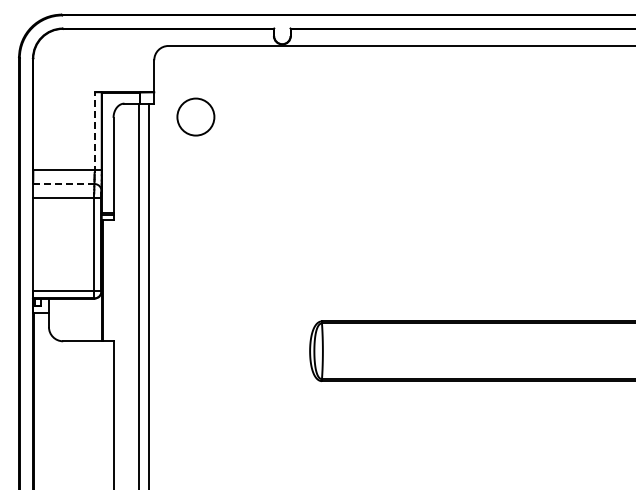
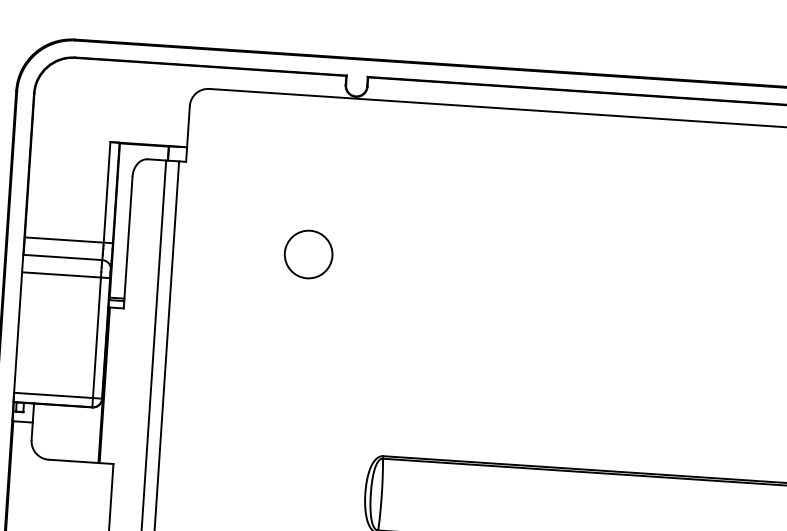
circle: (195, 116) -> (308, 253), moved
line: (94, 132) -> (106, 193), dashed -> solid
line: (63, 183) -> (62, 256), dashed -> solid

